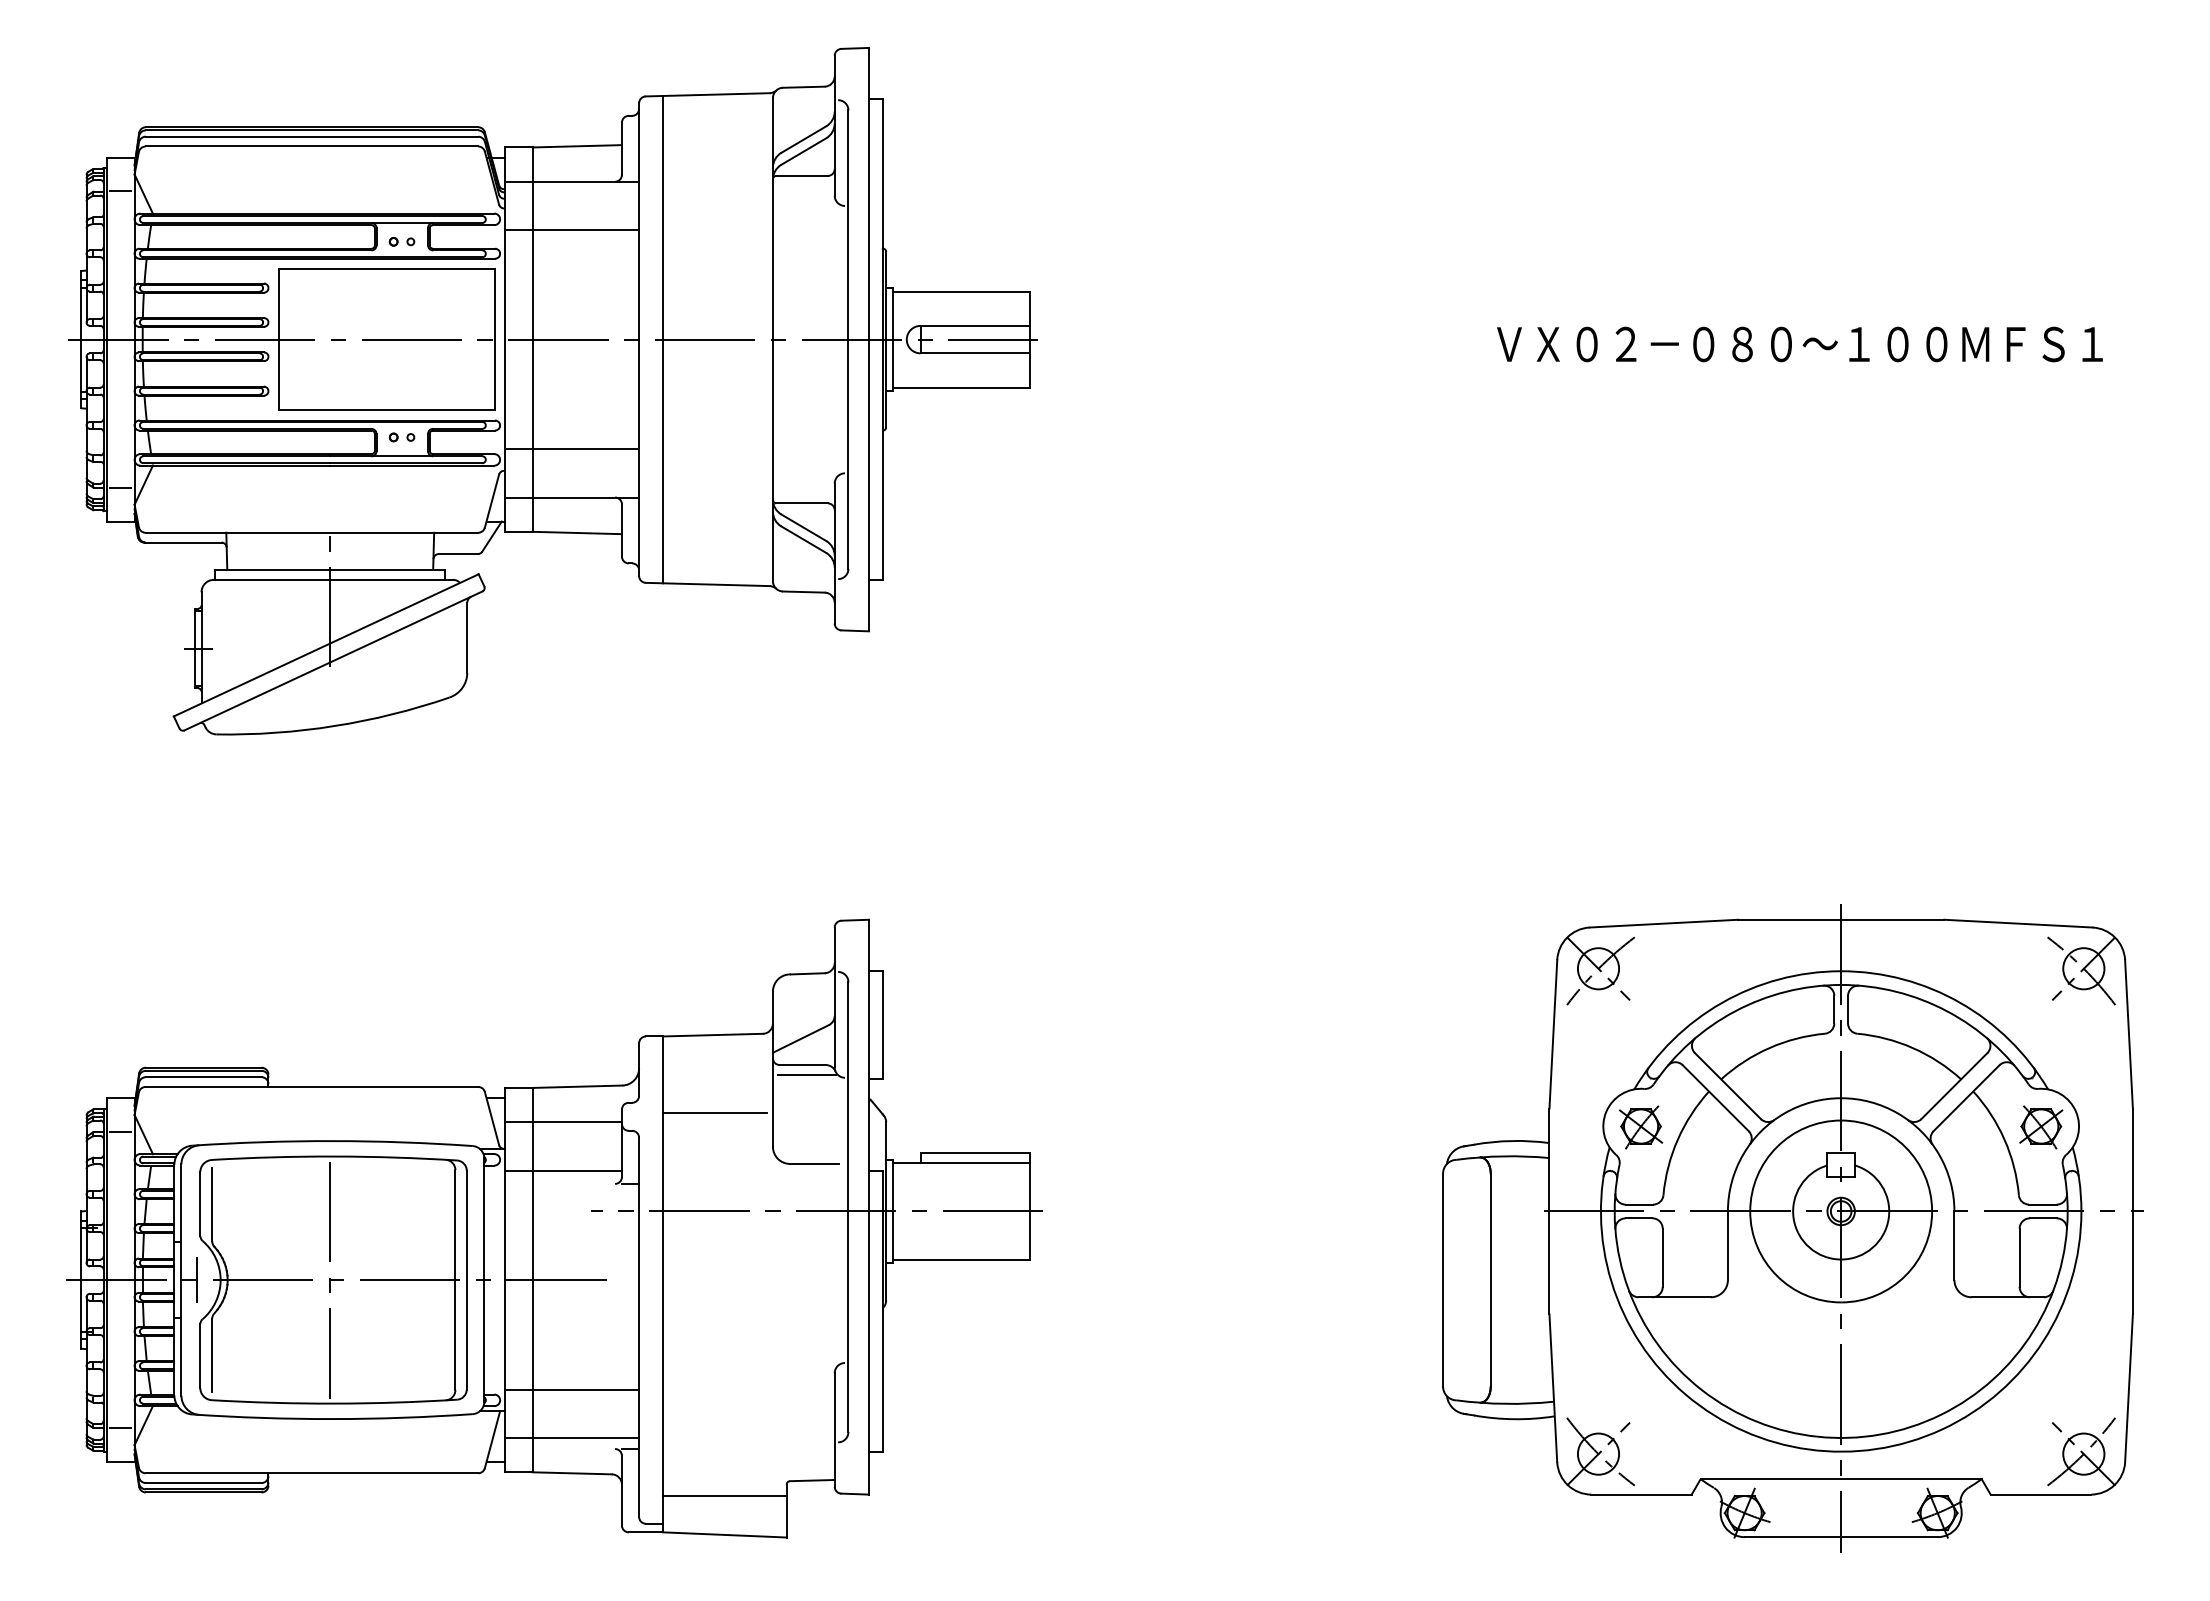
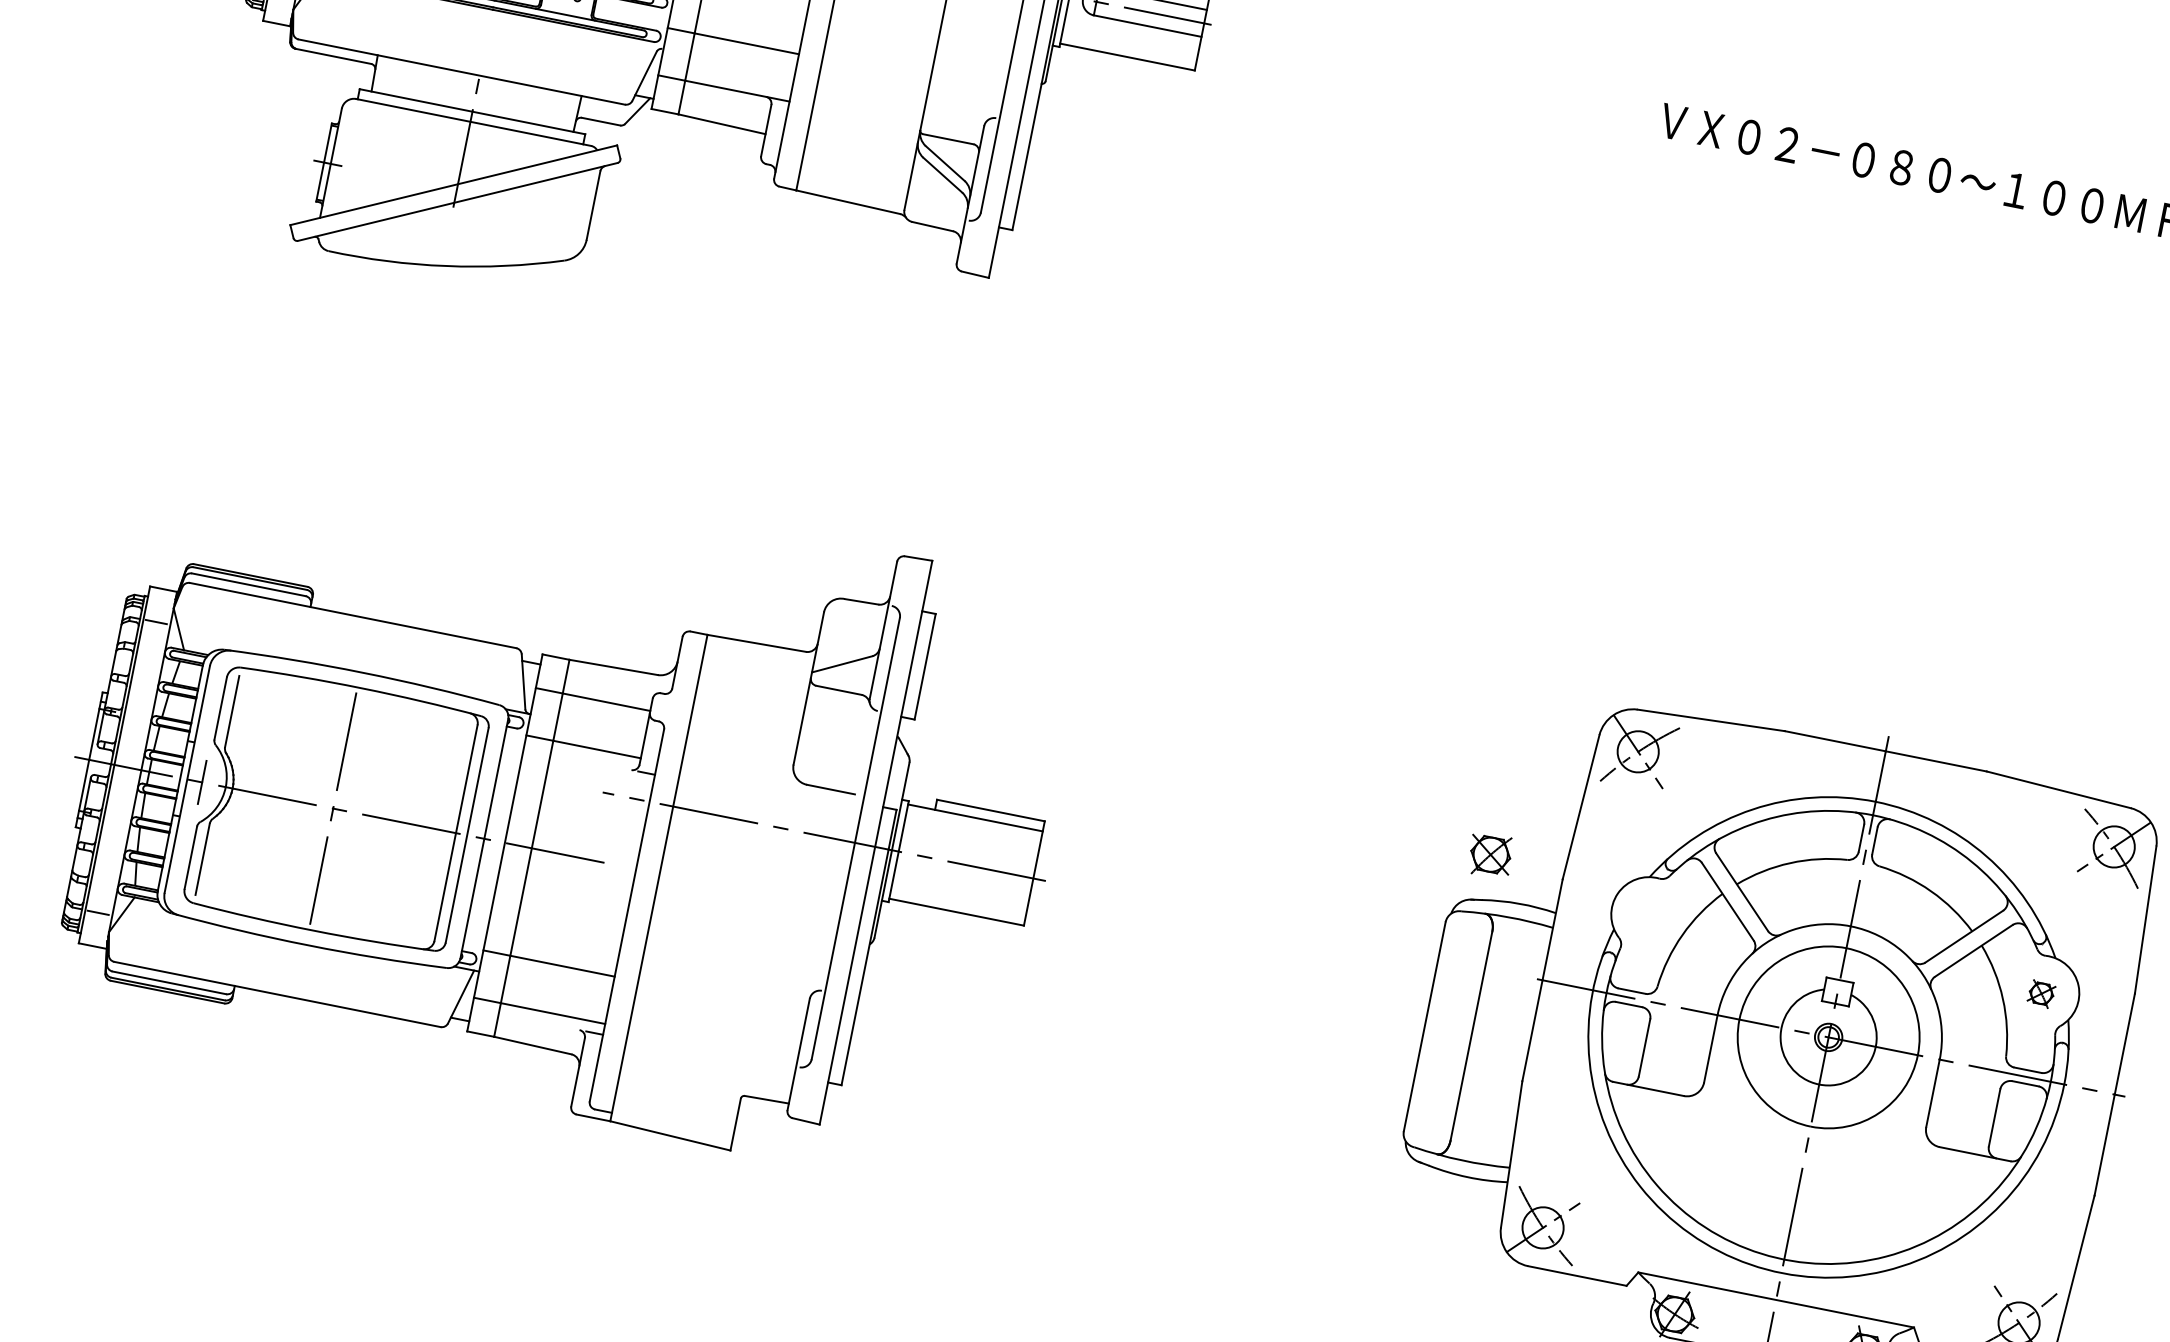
line: (806, 1075) -> (840, 701), removed
line: (715, 1112) -> (743, 719), removed
part: (1641, 1127) -> (1490, 855), moved
part: (2041, 1127) -> (2041, 994), size x0.6
line: (724, 1495) -> (677, 1097), removed

